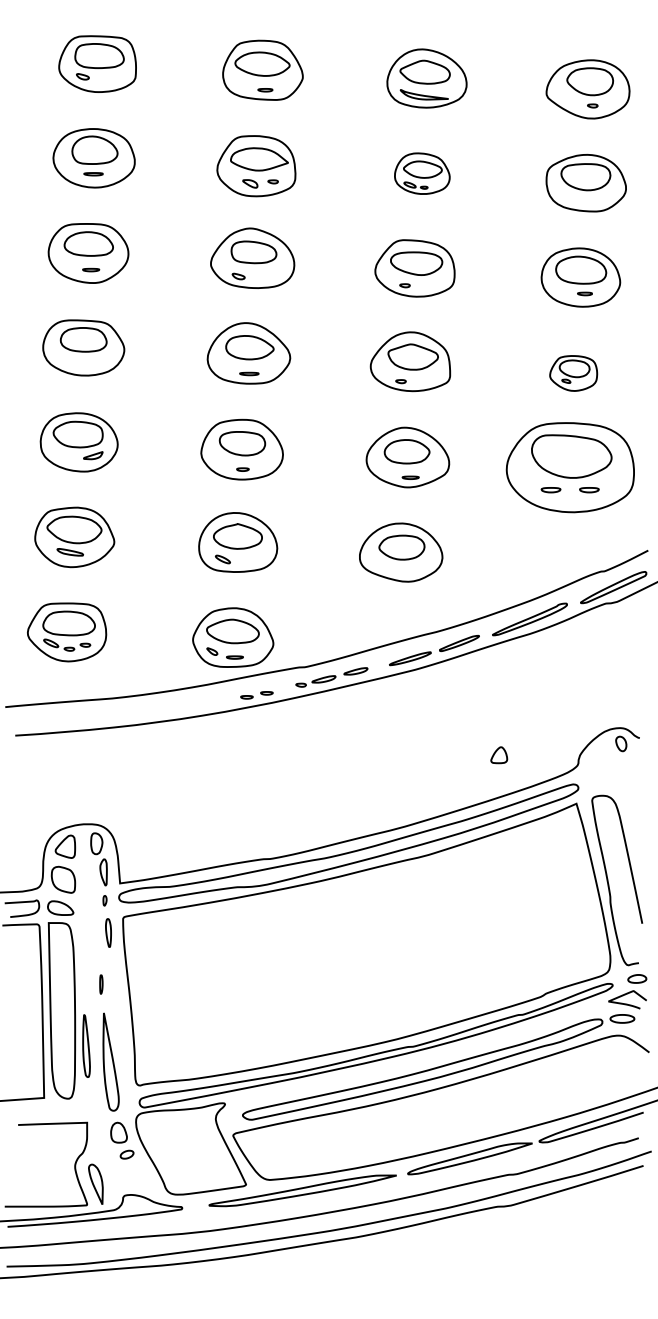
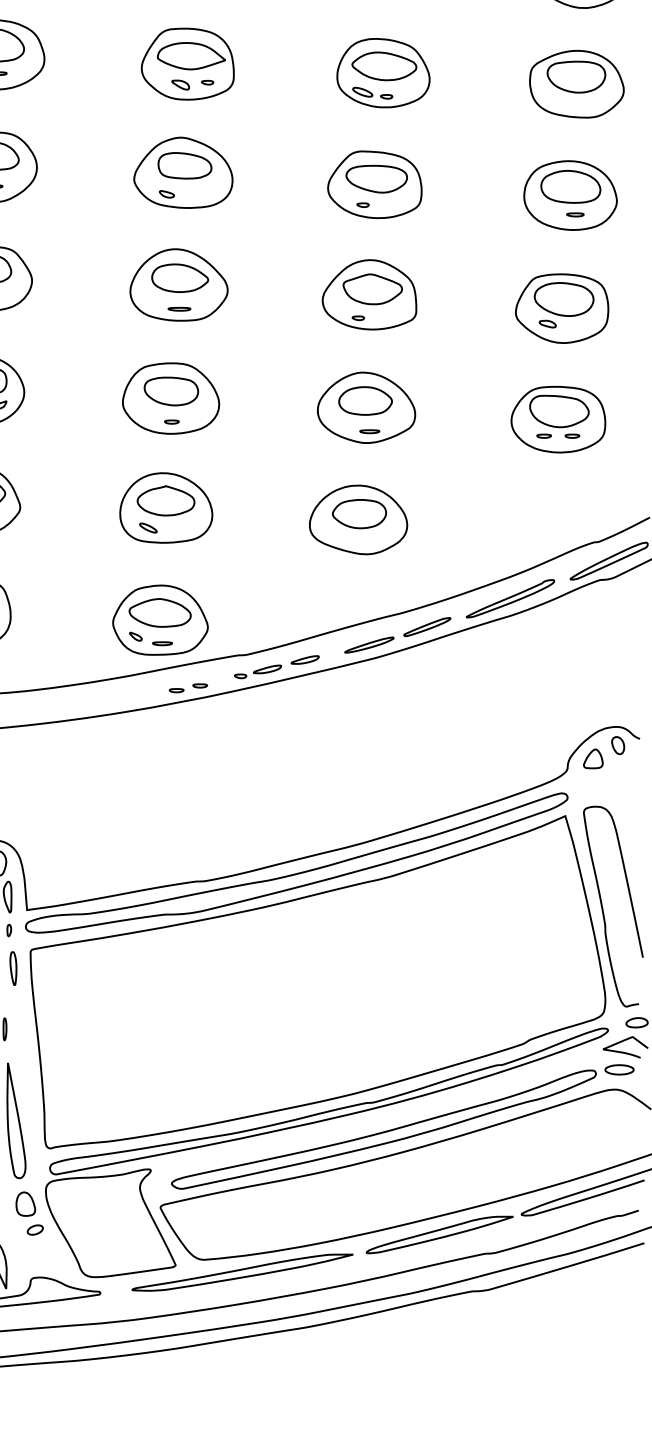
part: (422, 173) -> (383, 72), size x1.43
part: (573, 373) -> (561, 308), size x1.67
part: (570, 467) -> (558, 419), size x0.62
part: (499, 755) -> (593, 759), moved

